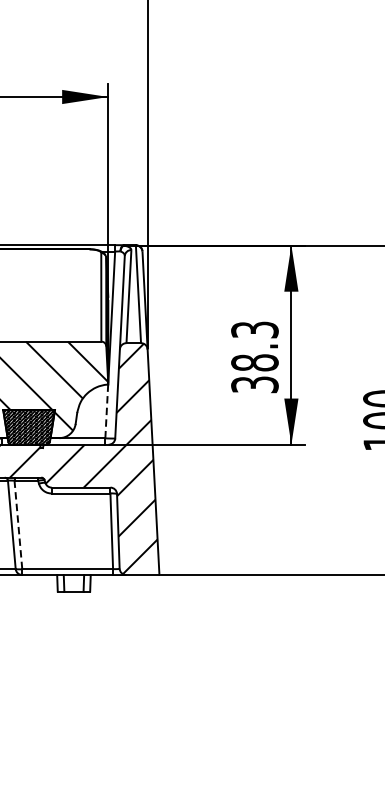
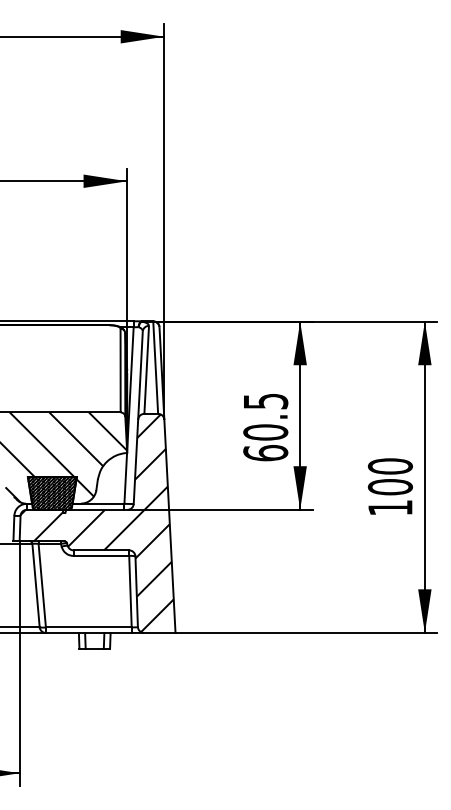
text: (254, 357) -> (265, 427), 38.3 -> 60.5
line: (106, 410) -> (125, 477), dashed -> solid
line: (18, 524) -> (42, 585), dashed -> solid

